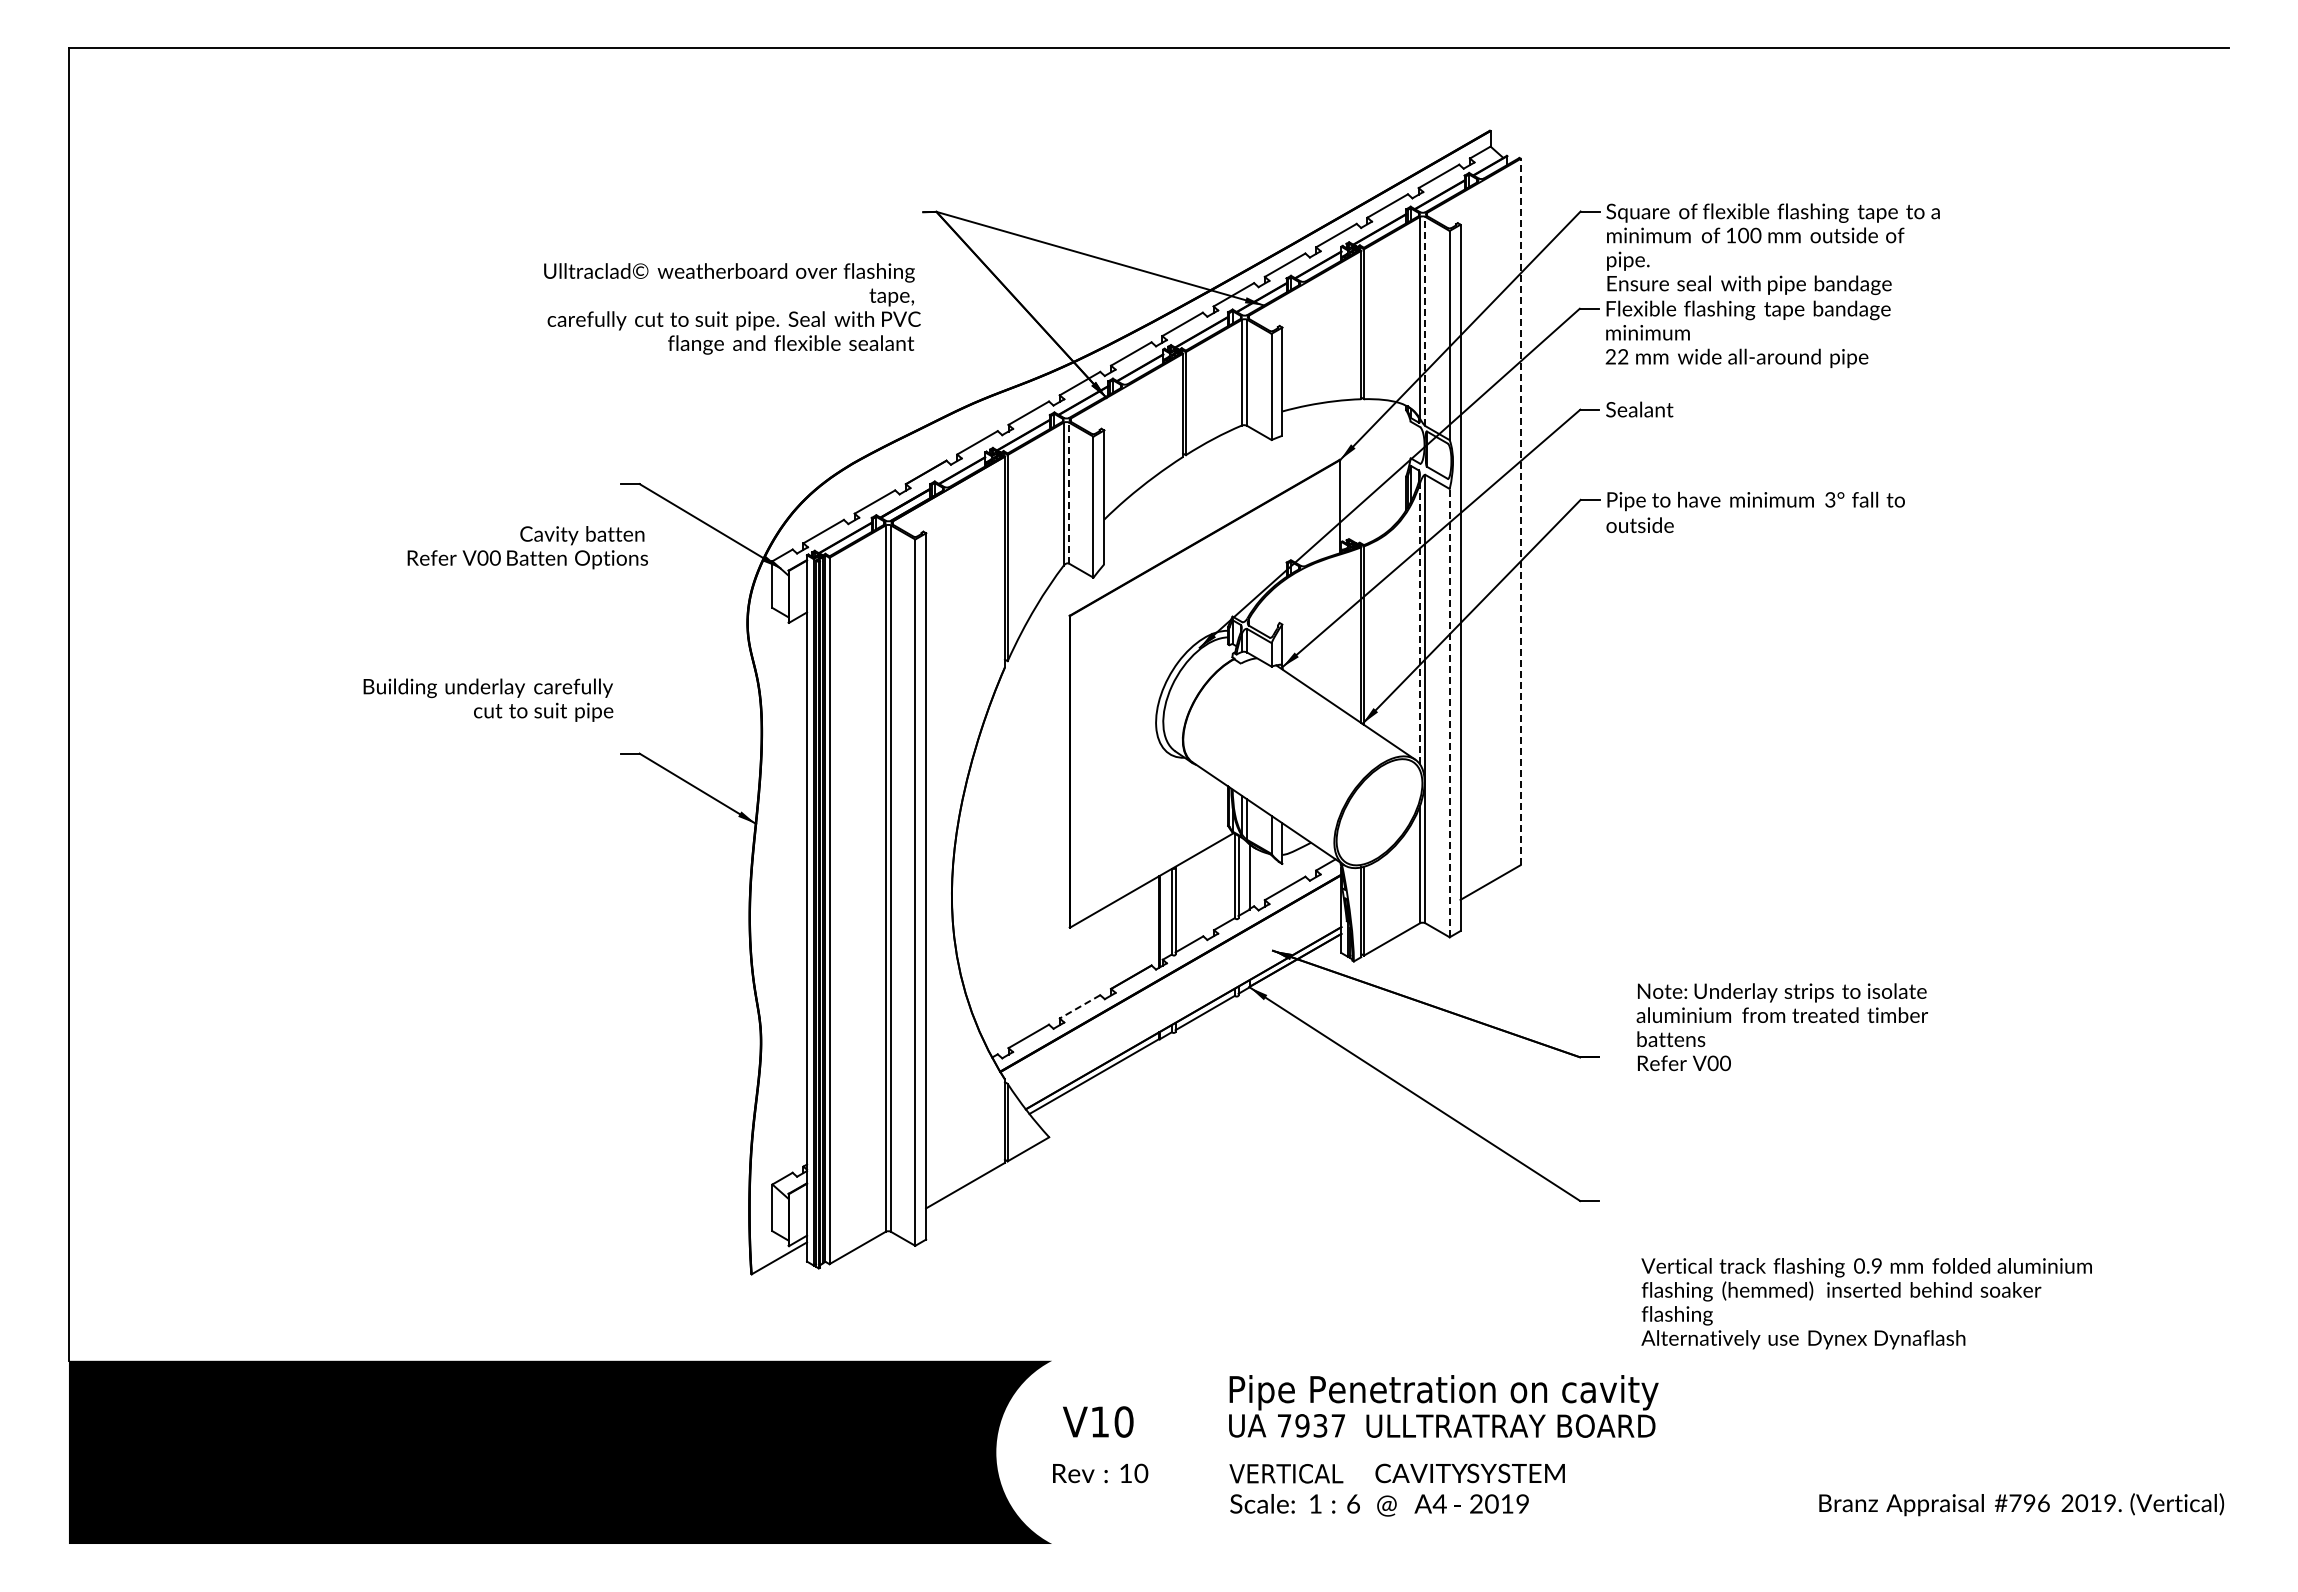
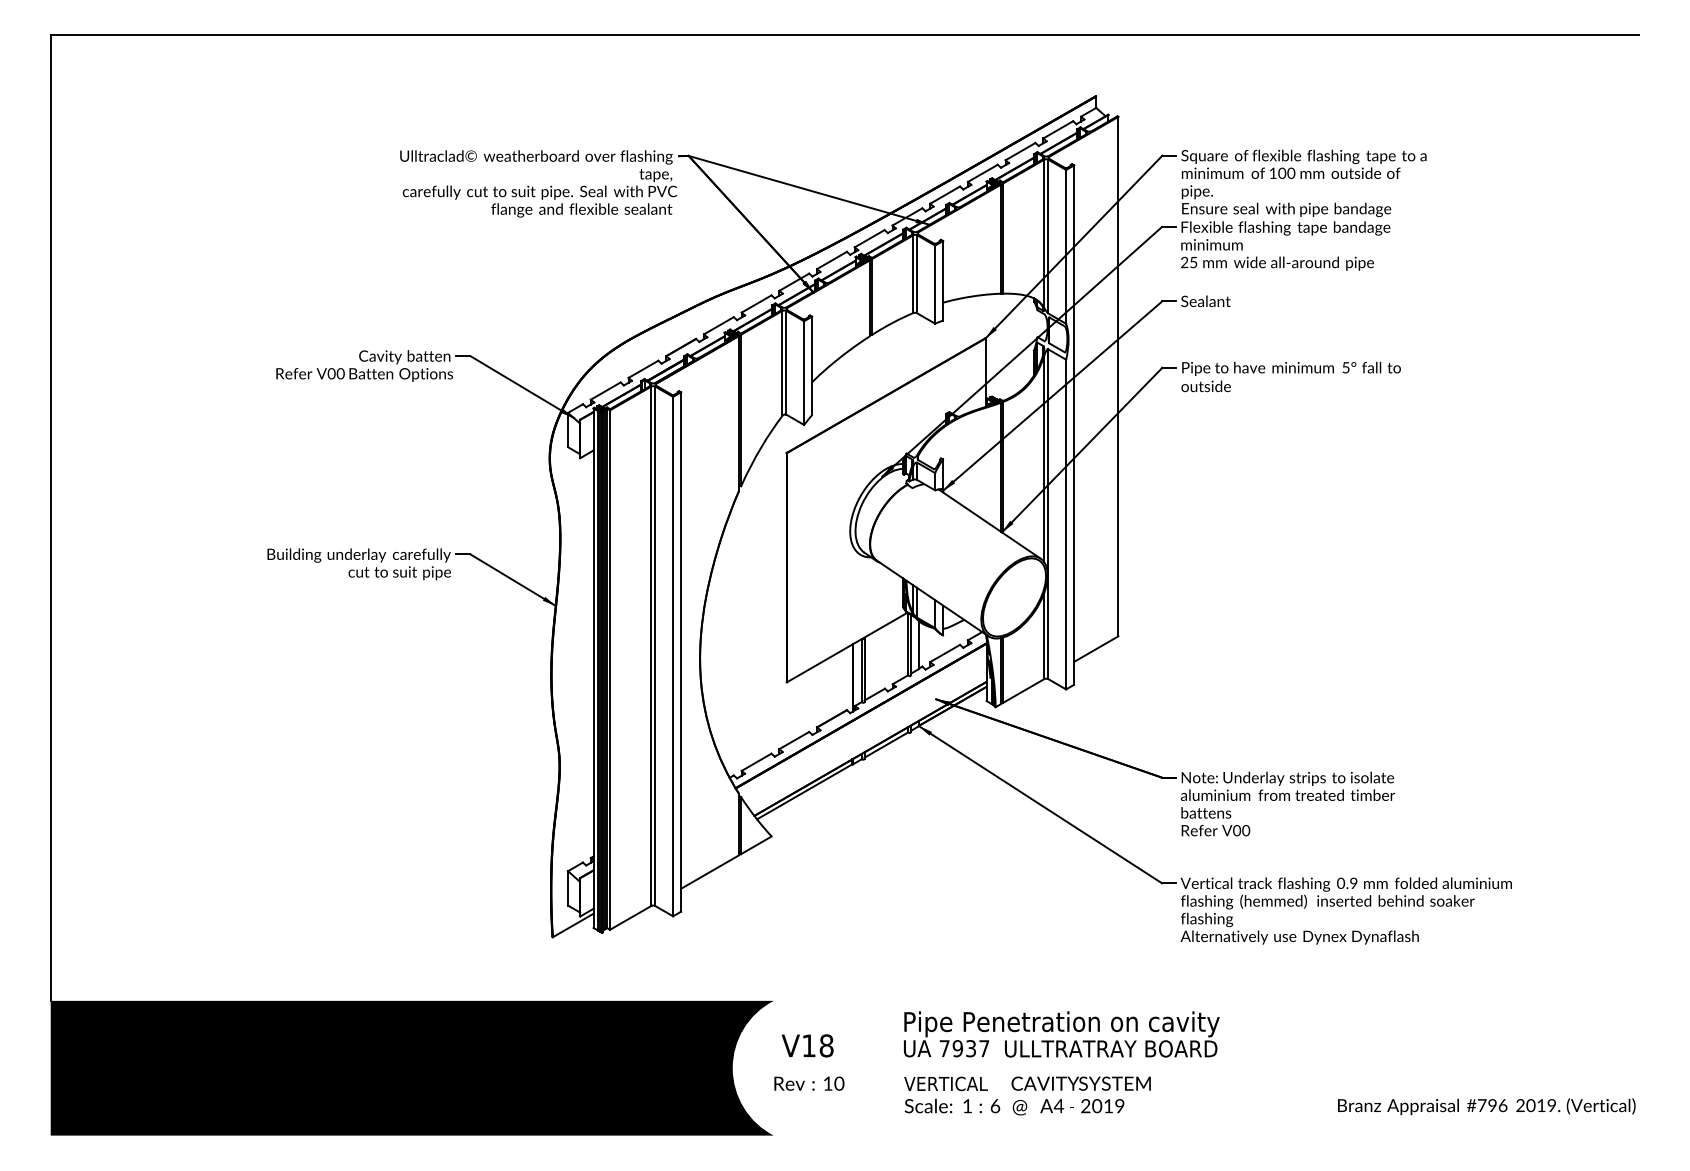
text: (732, 308) -> (538, 183), moved
line: (1425, 321) -> (1048, 236), dashed -> solid
text: (1623, 356) -> (1193, 262), 22 -> 25
line: (1069, 493) -> (786, 363), dashed -> solid
text: (1830, 499) -> (1346, 367), 3° -> 5°
line: (1520, 511) -> (1118, 376), dashed -> solid
text: (527, 547) -> (364, 365), moved
line: (1420, 623) -> (1044, 458), dashed -> solid
text: (488, 699) -> (359, 563), moved
line: (1449, 712) -> (1065, 524), dashed -> solid
line: (1079, 1007) -> (793, 741), dashed -> solid
text: (1781, 1027) -> (1287, 804), moved
text: (1866, 1303) -> (1346, 910), moved
text: (1123, 1421) -> (826, 1045), V10 -> V18

